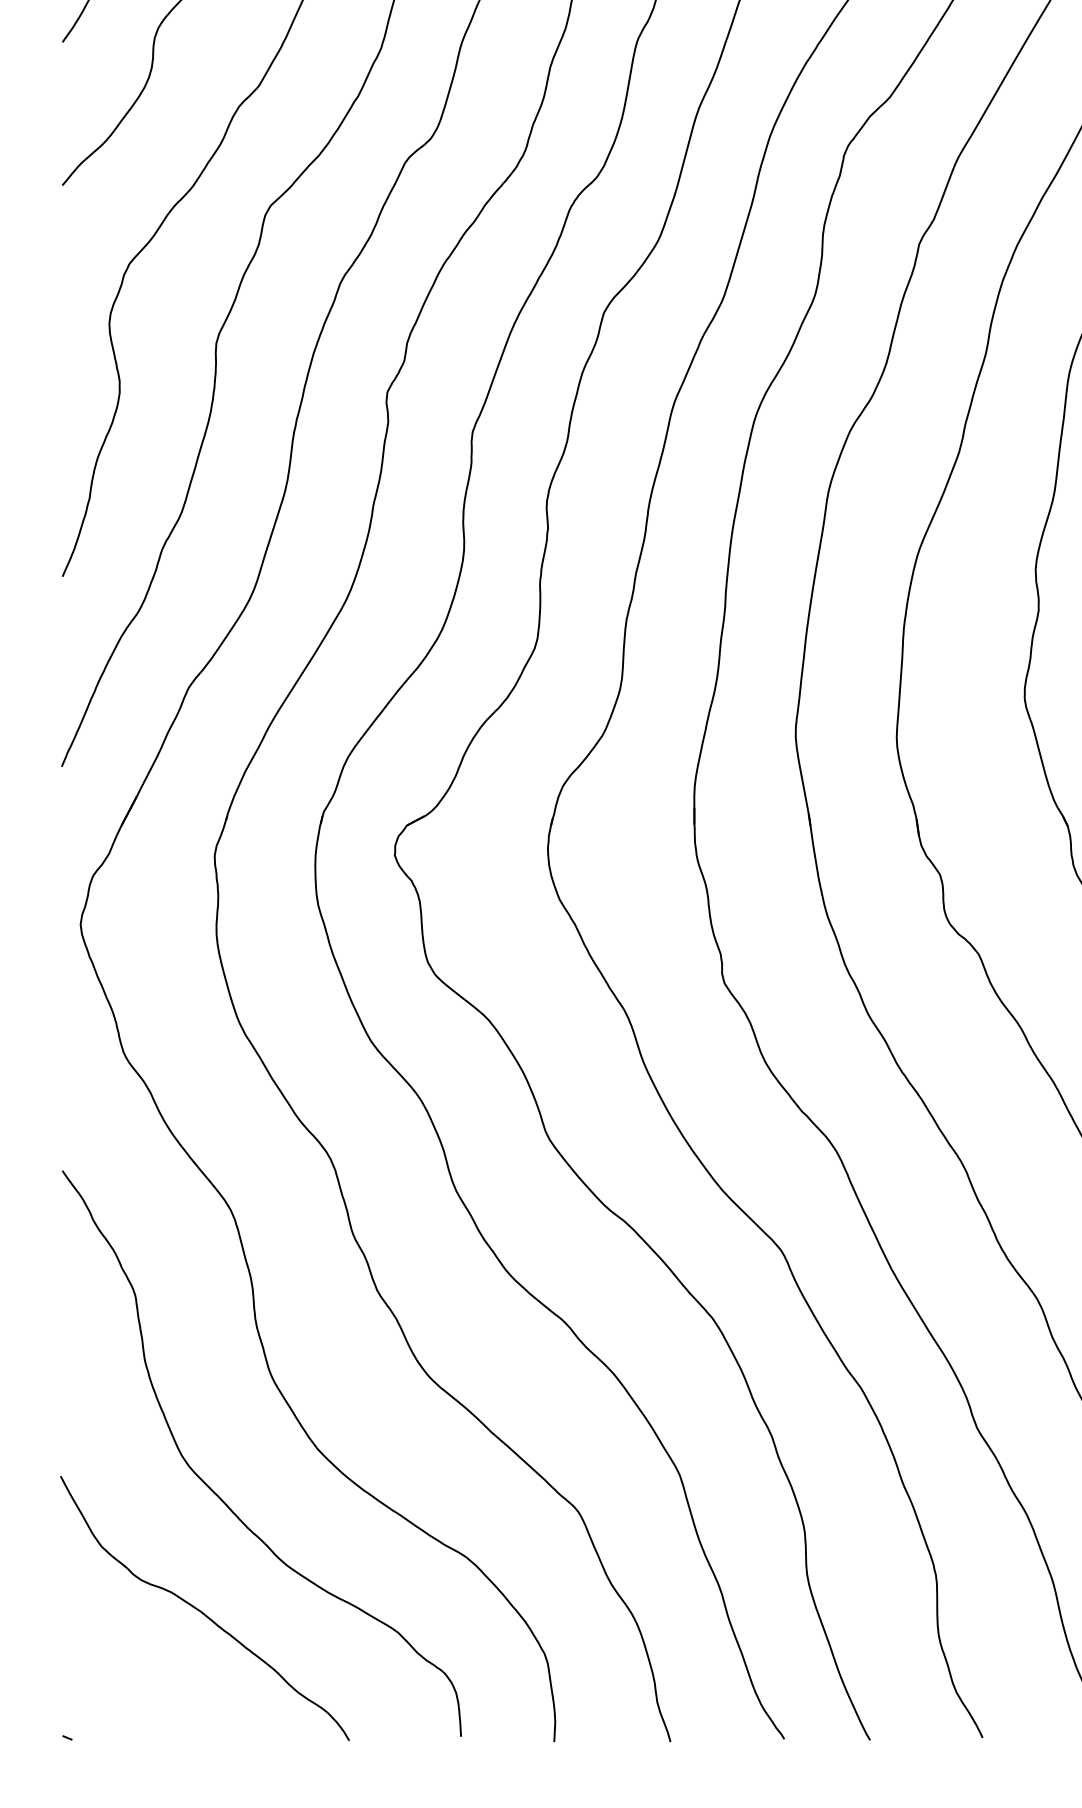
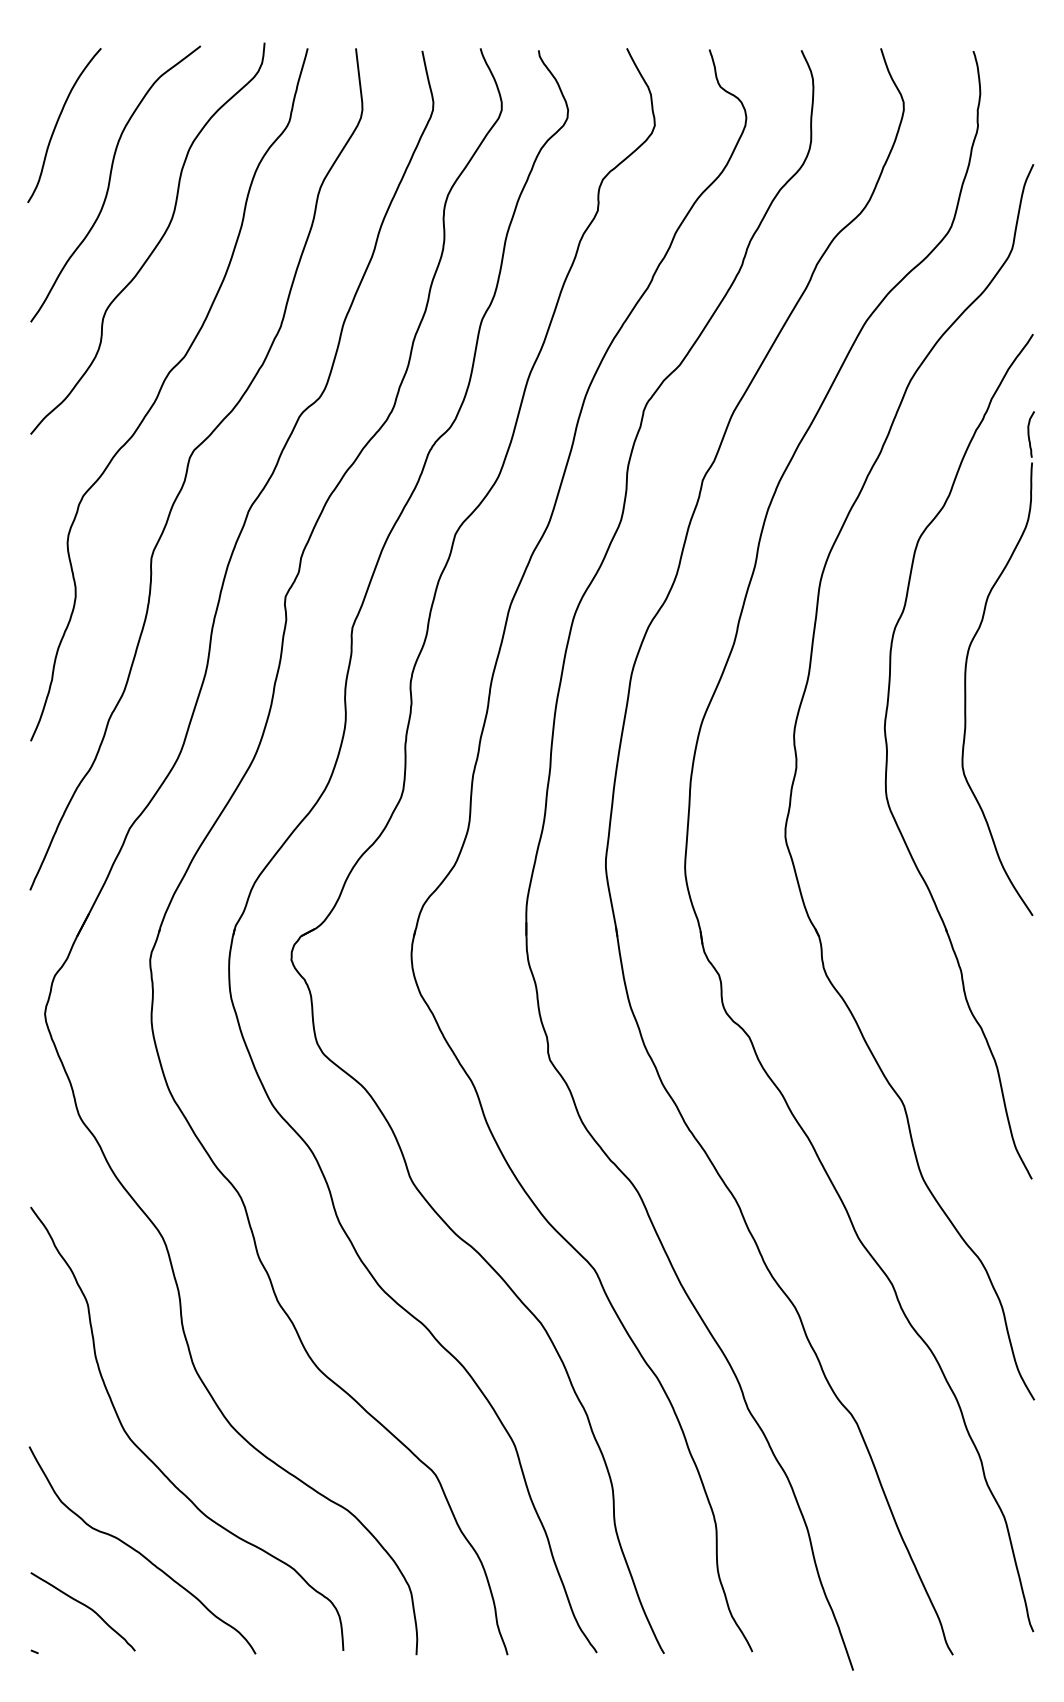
curve: (130, 1680) -> (84, 1606), added

